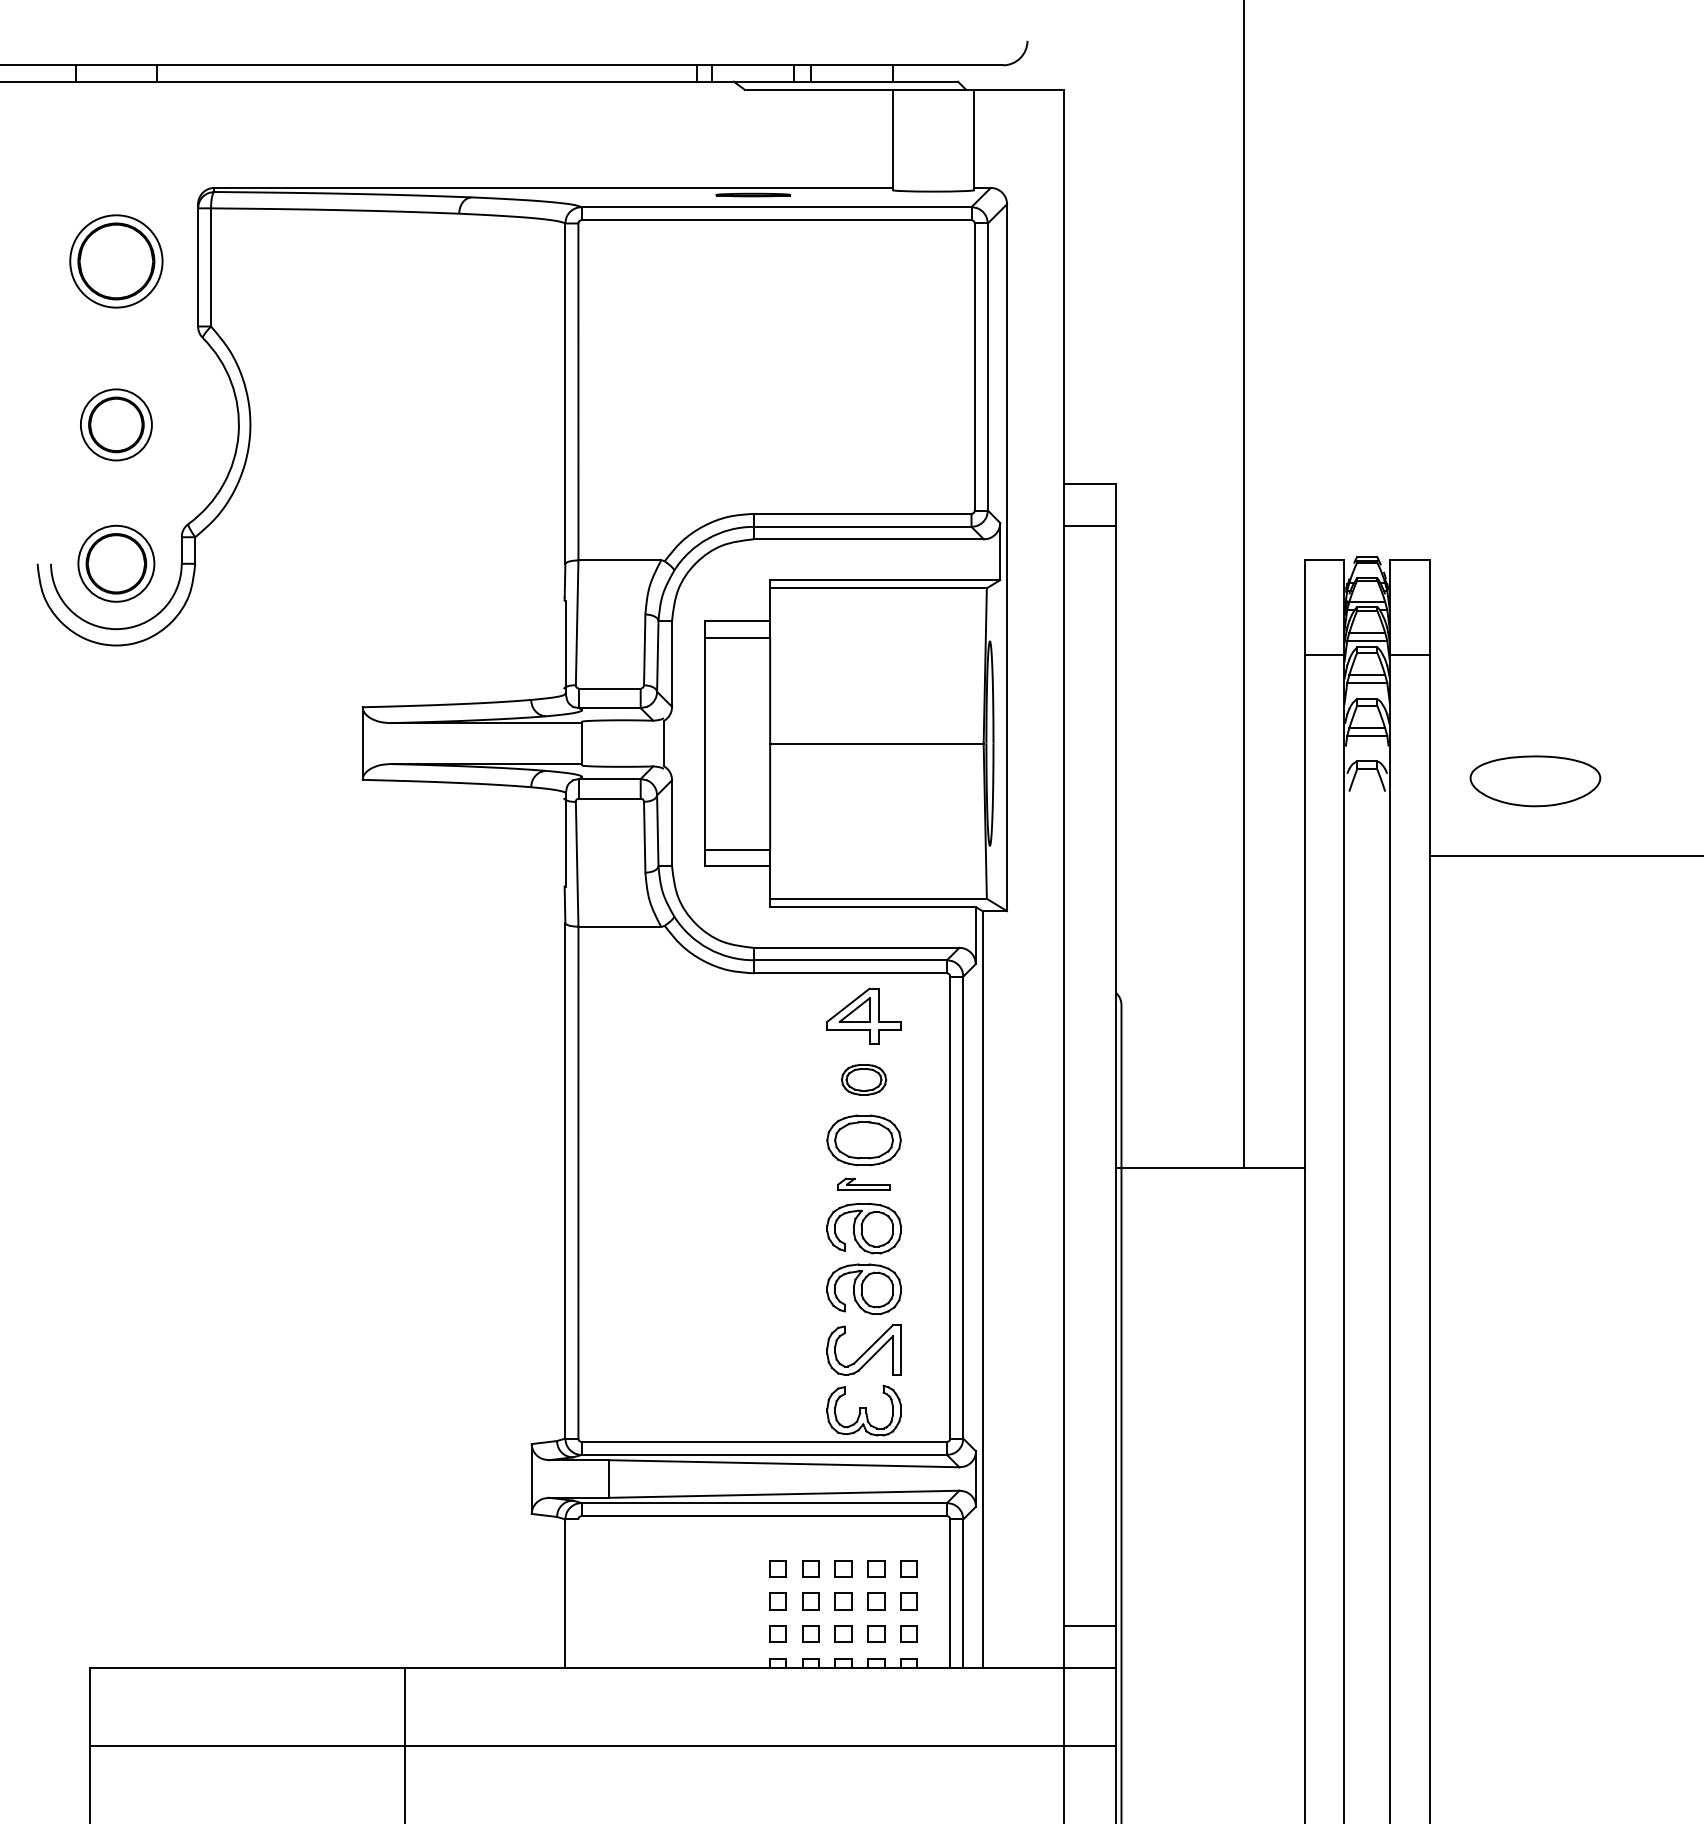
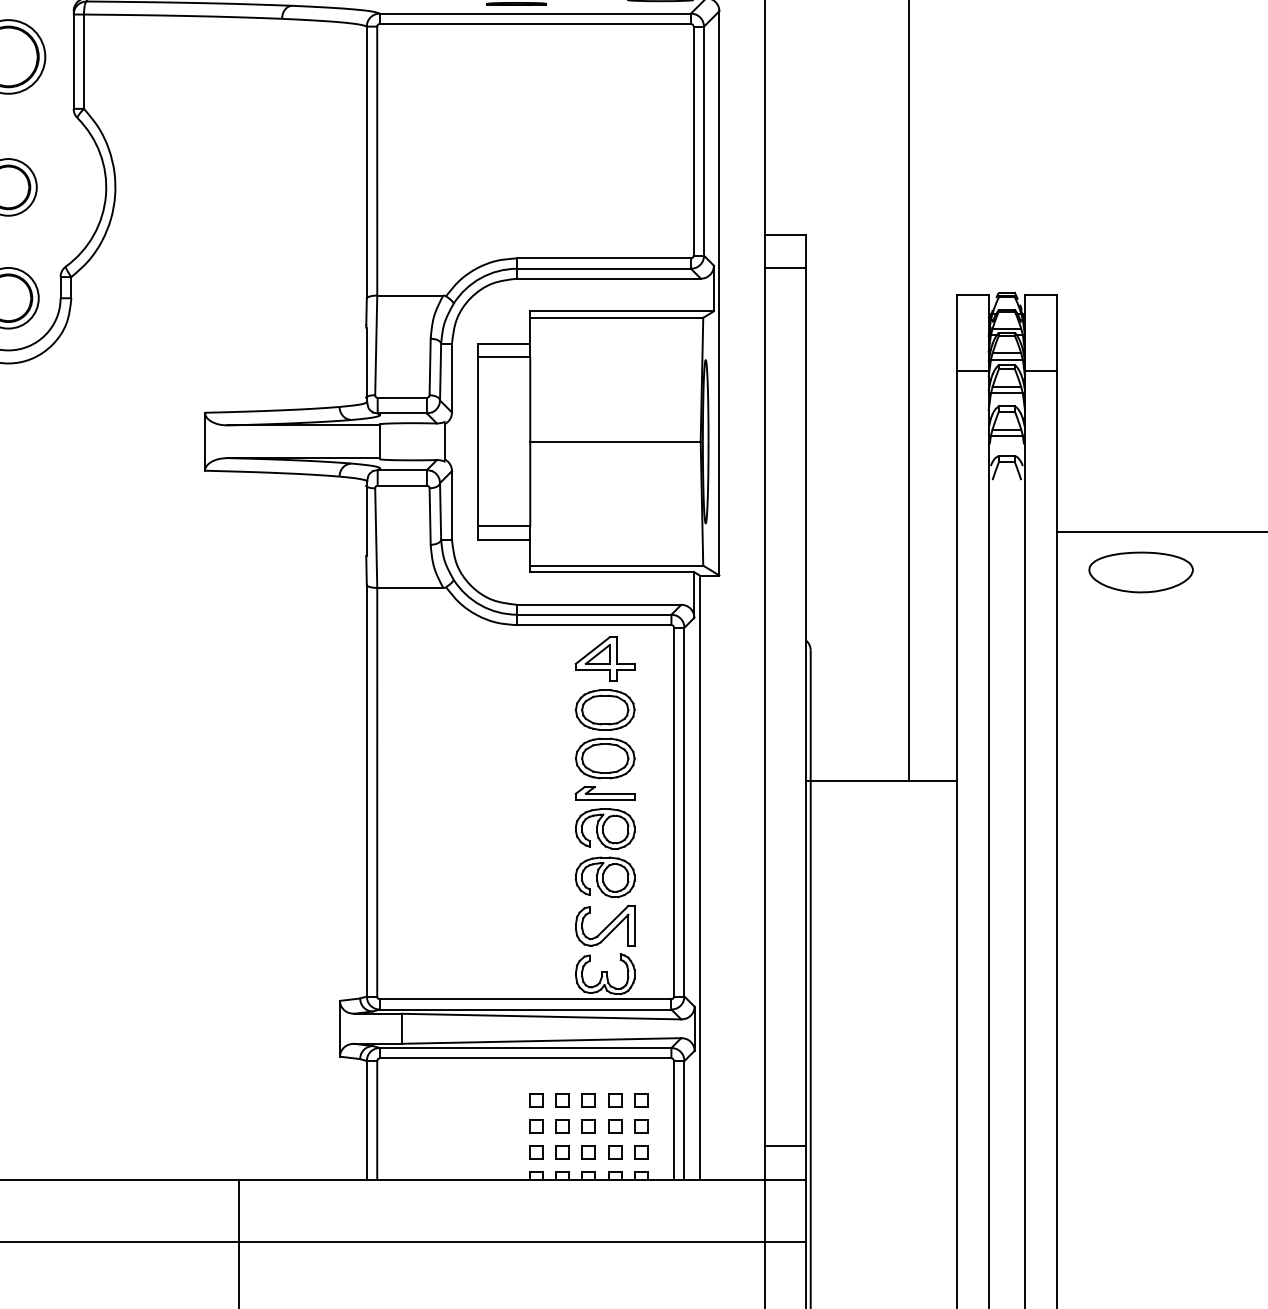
part: (1535, 781) -> (1141, 572), moved
part: (863, 1079) -> (604, 709), size x1.67
part: (863, 1184) -> (604, 793), size x1.43
line: (578, 1593) -> (377, 1120), added

